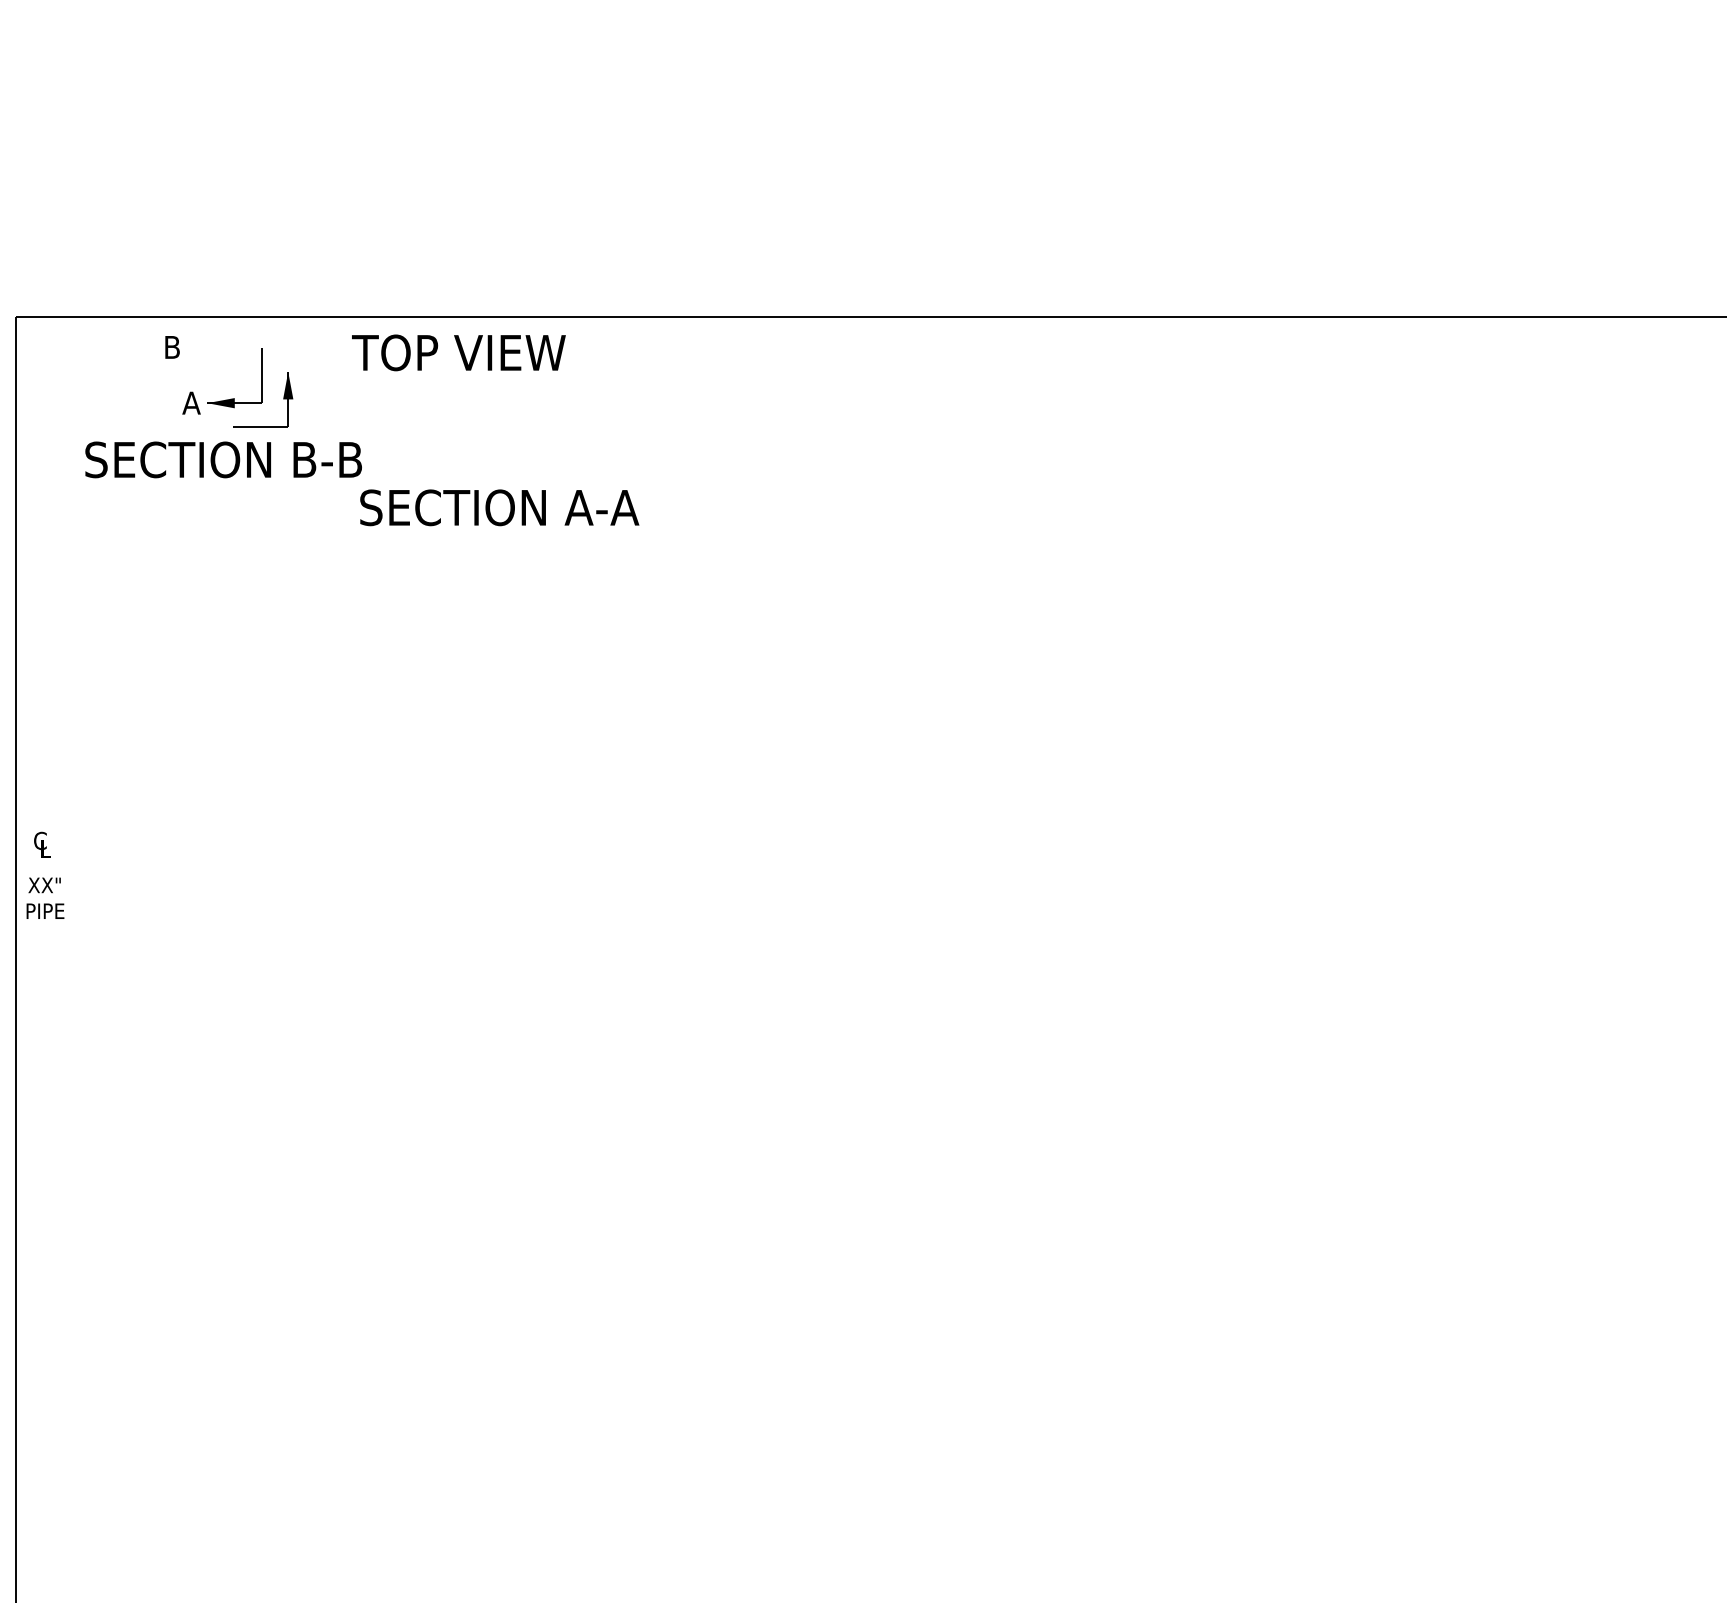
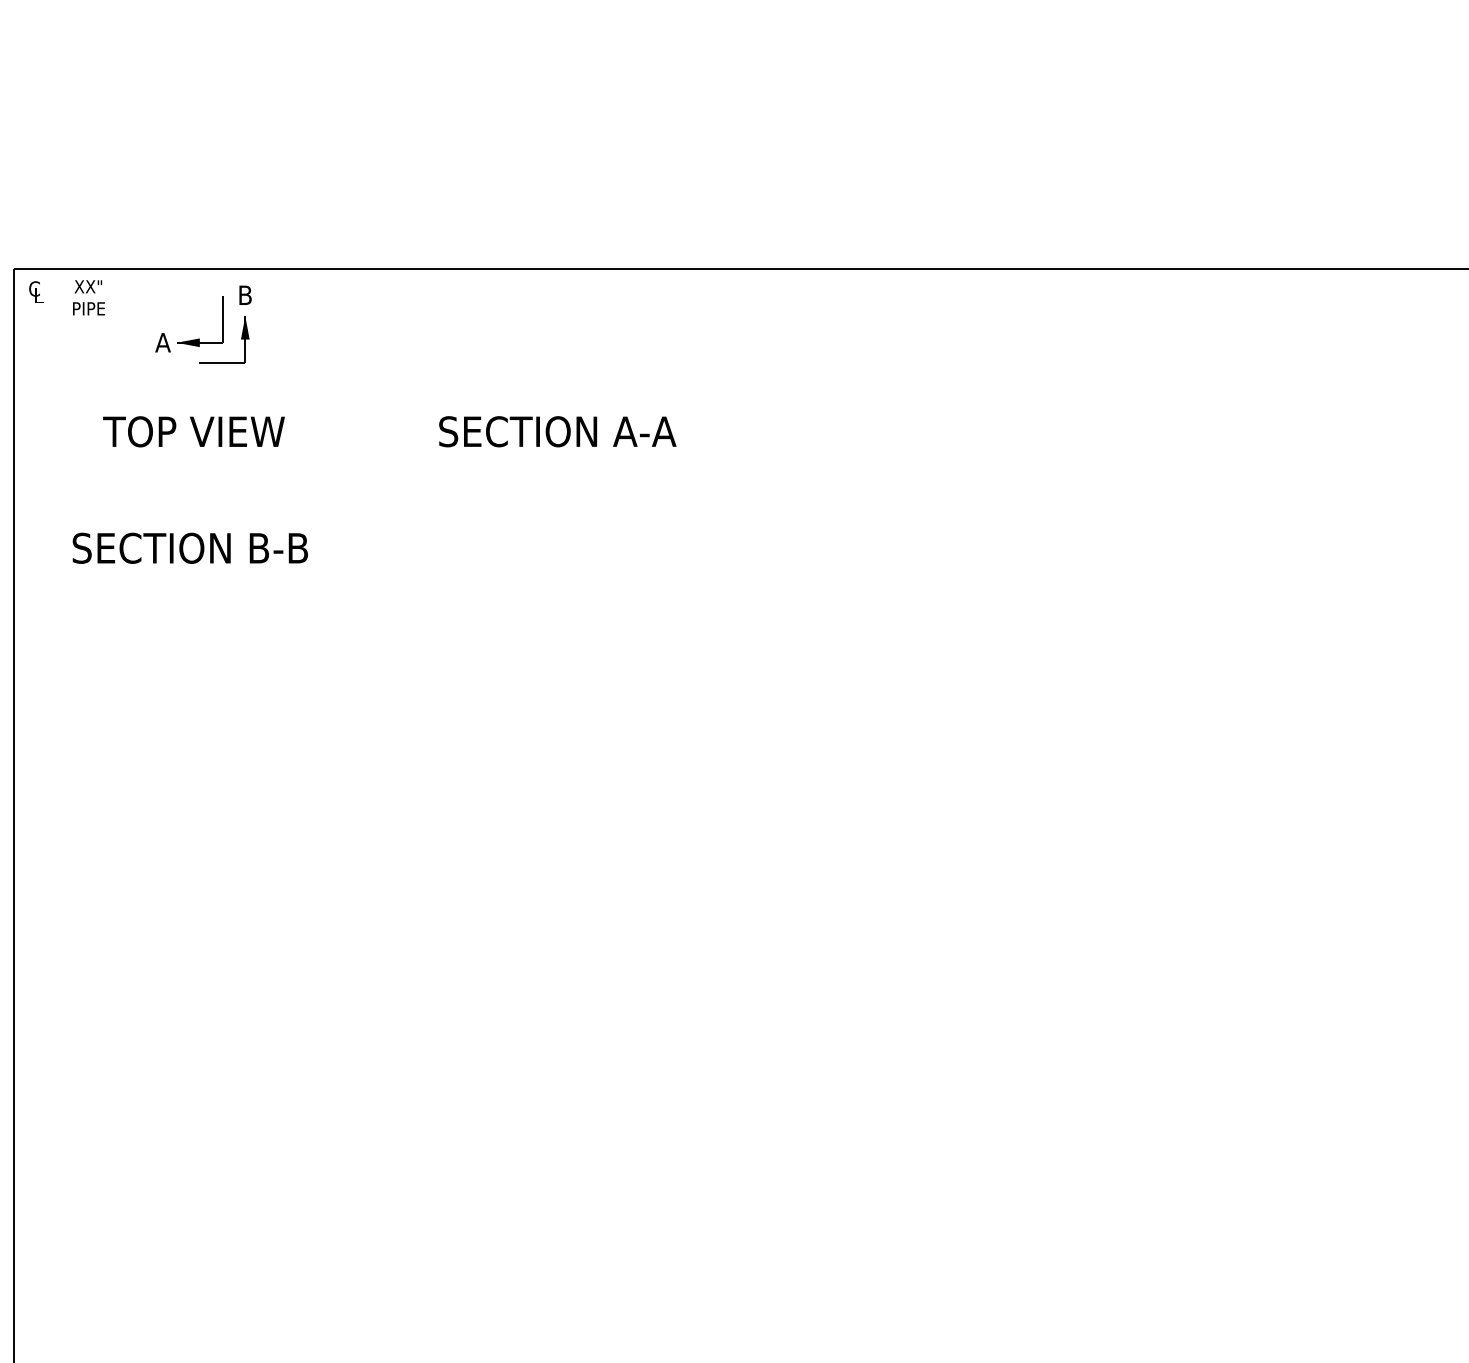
text: (172, 347) -> (245, 295), moved
text: (458, 352) -> (193, 431), moved
text: (223, 459) -> (190, 547), moved
text: (499, 507) -> (557, 431), moved
text: (42, 844) -> (36, 292), moved
text: (45, 897) -> (89, 297), moved

